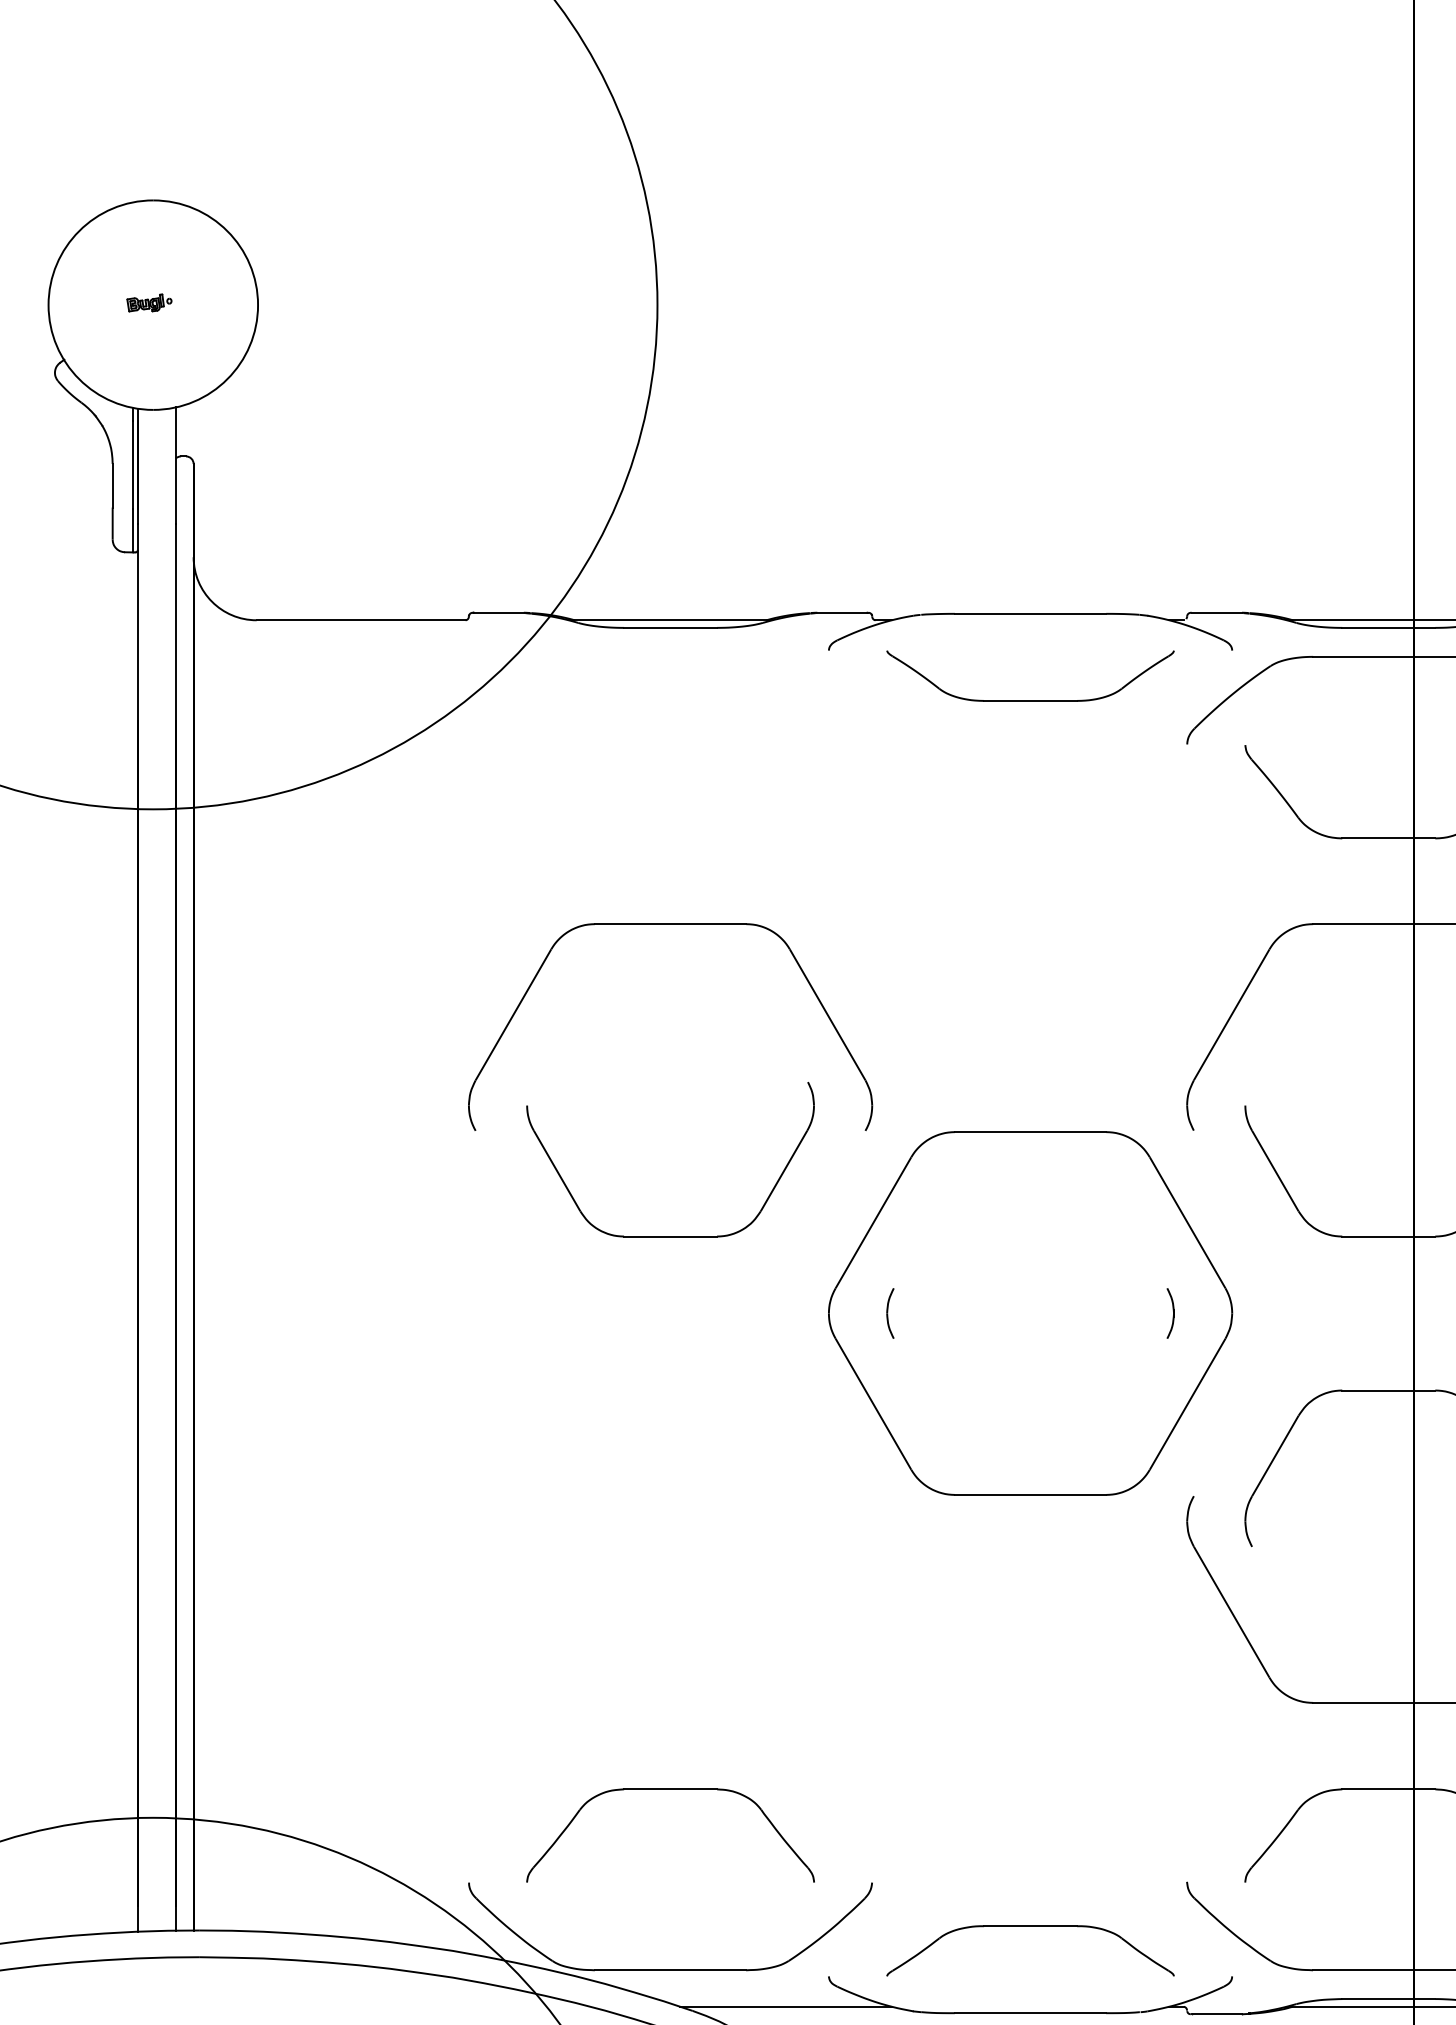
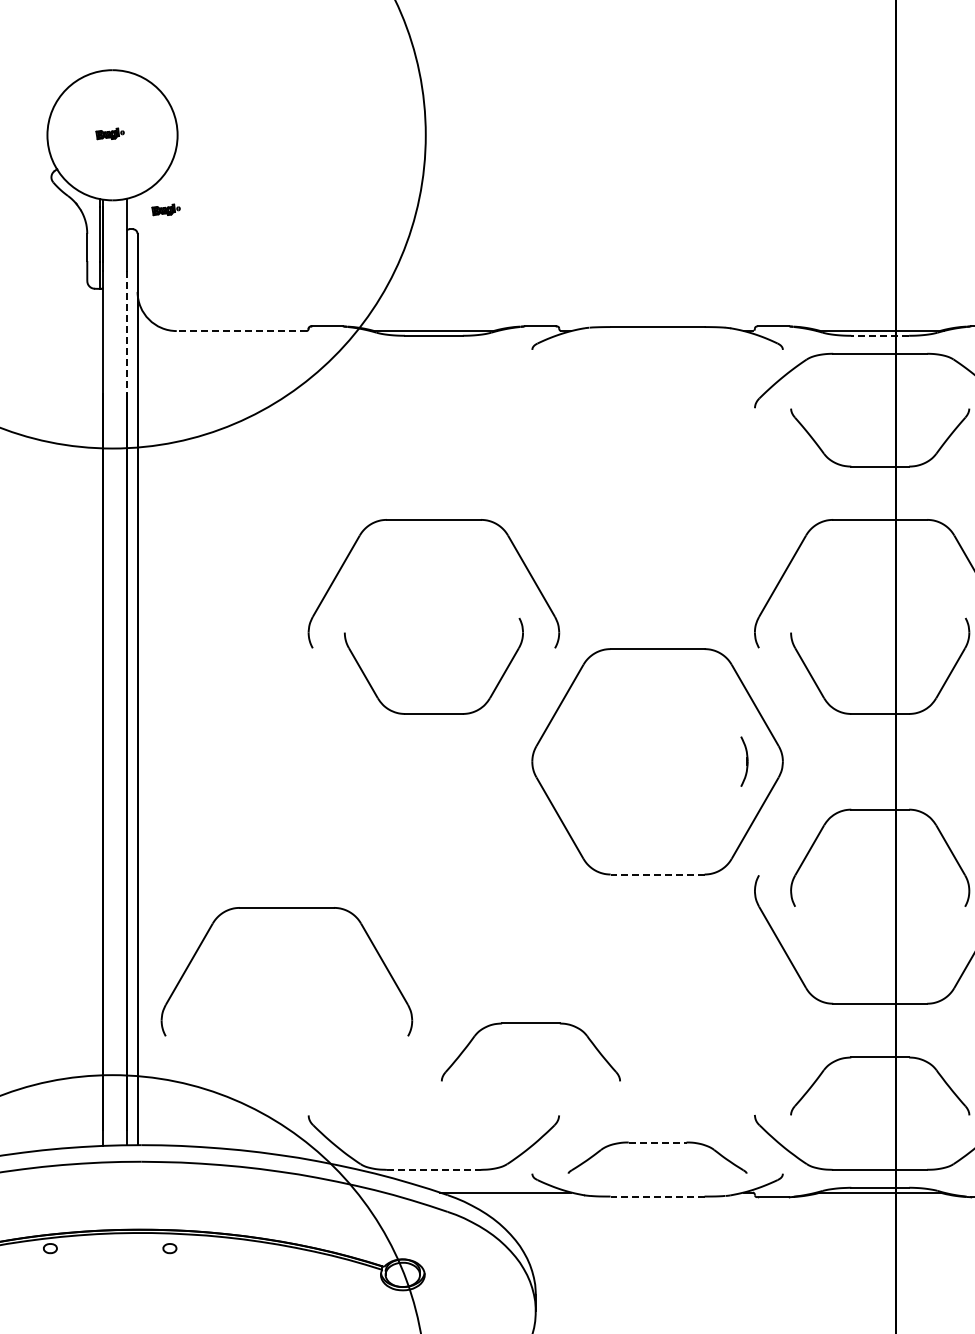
part: (238, 424) -> (165, 209), added
line: (360, 620) -> (241, 331), solid -> dashed
line: (175, 624) -> (126, 333), solid -> dashed
line: (1389, 627) -> (880, 335), solid -> dashed
part: (1030, 699) -> (657, 380), removed
part: (890, 1313) -> (570, 761), removed
part: (1170, 1313) -> (744, 761), size x1.6
line: (1030, 1494) -> (657, 874), solid -> dashed
part: (433, 1549) -> (286, 908), added
part: (669, 1789) -> (530, 1023), moved
line: (1030, 1926) -> (657, 1142), solid -> dashed
line: (669, 1969) -> (433, 1169), solid -> dashed
line: (1030, 2013) -> (657, 1196), solid -> dashed

